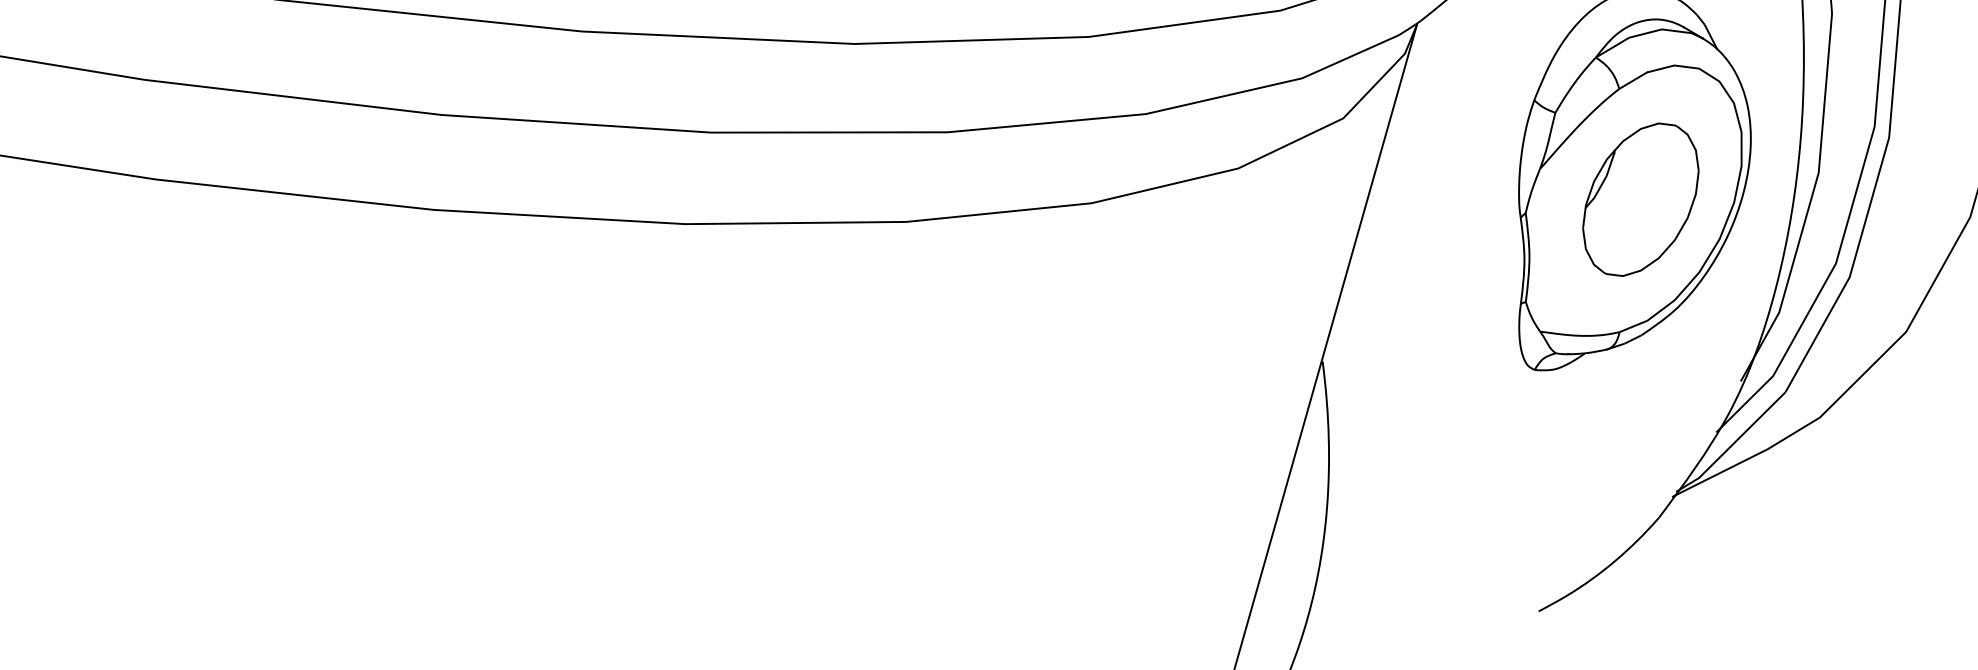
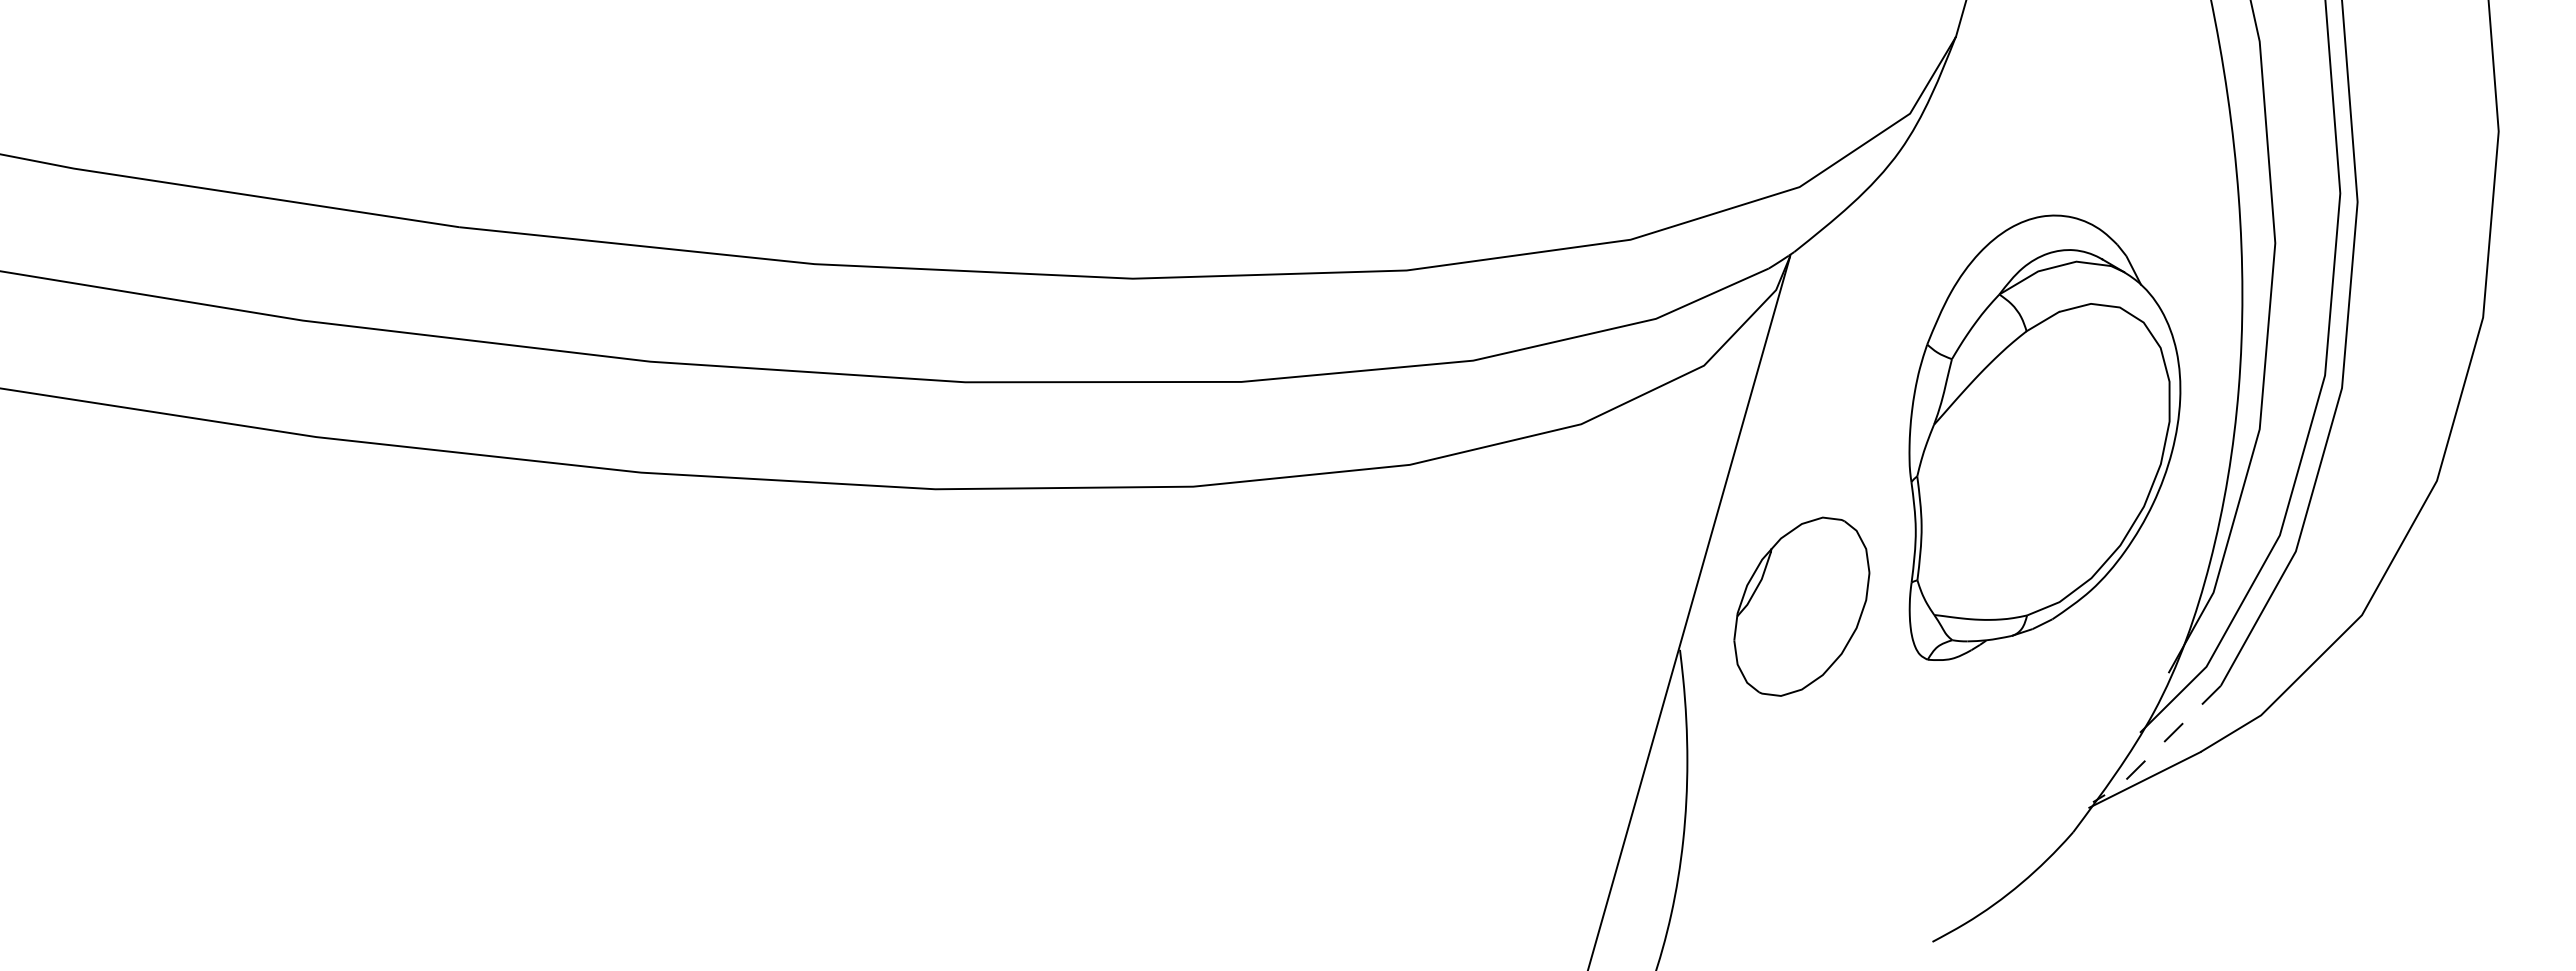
part: (1640, 199) -> (1801, 606), moved
line: (1732, 445) -> (2158, 747), solid -> dashed

